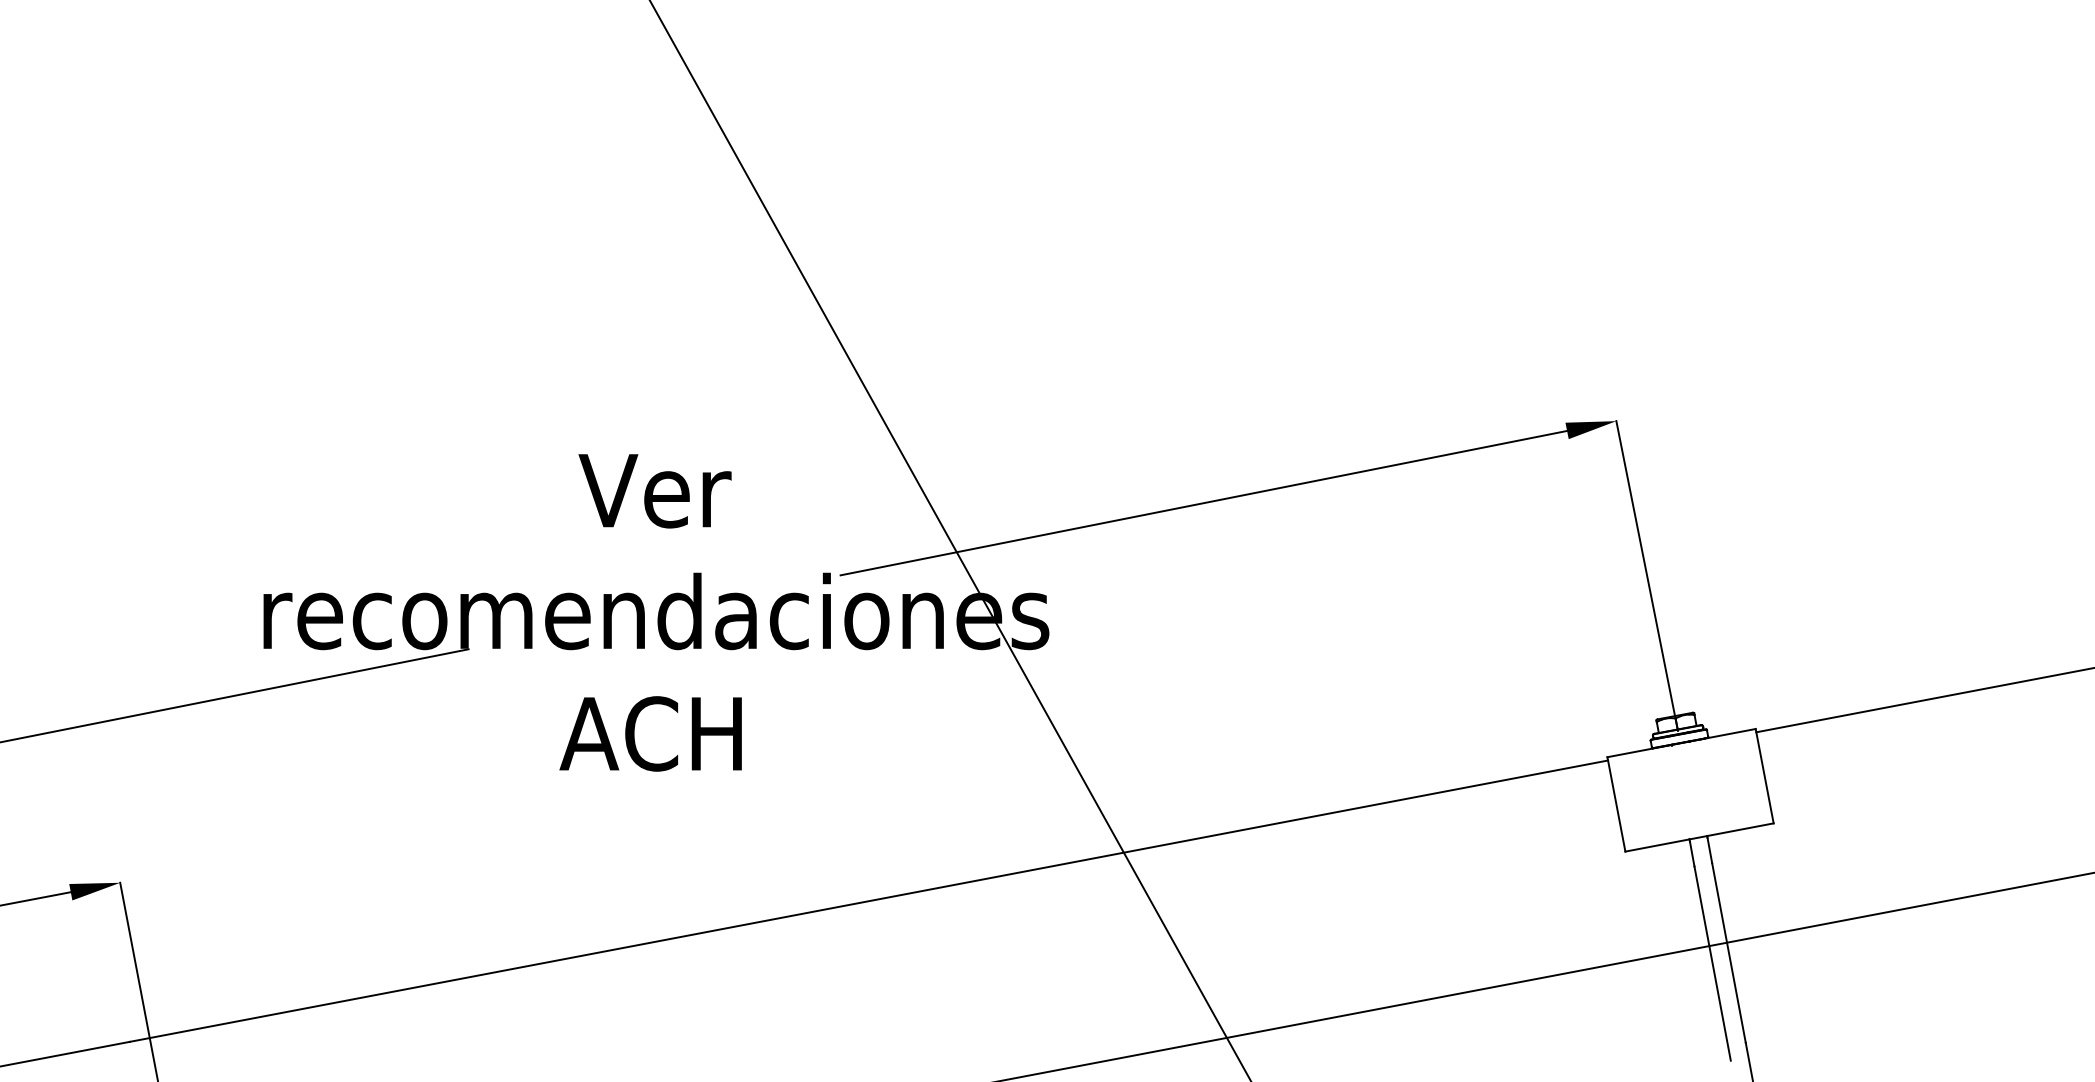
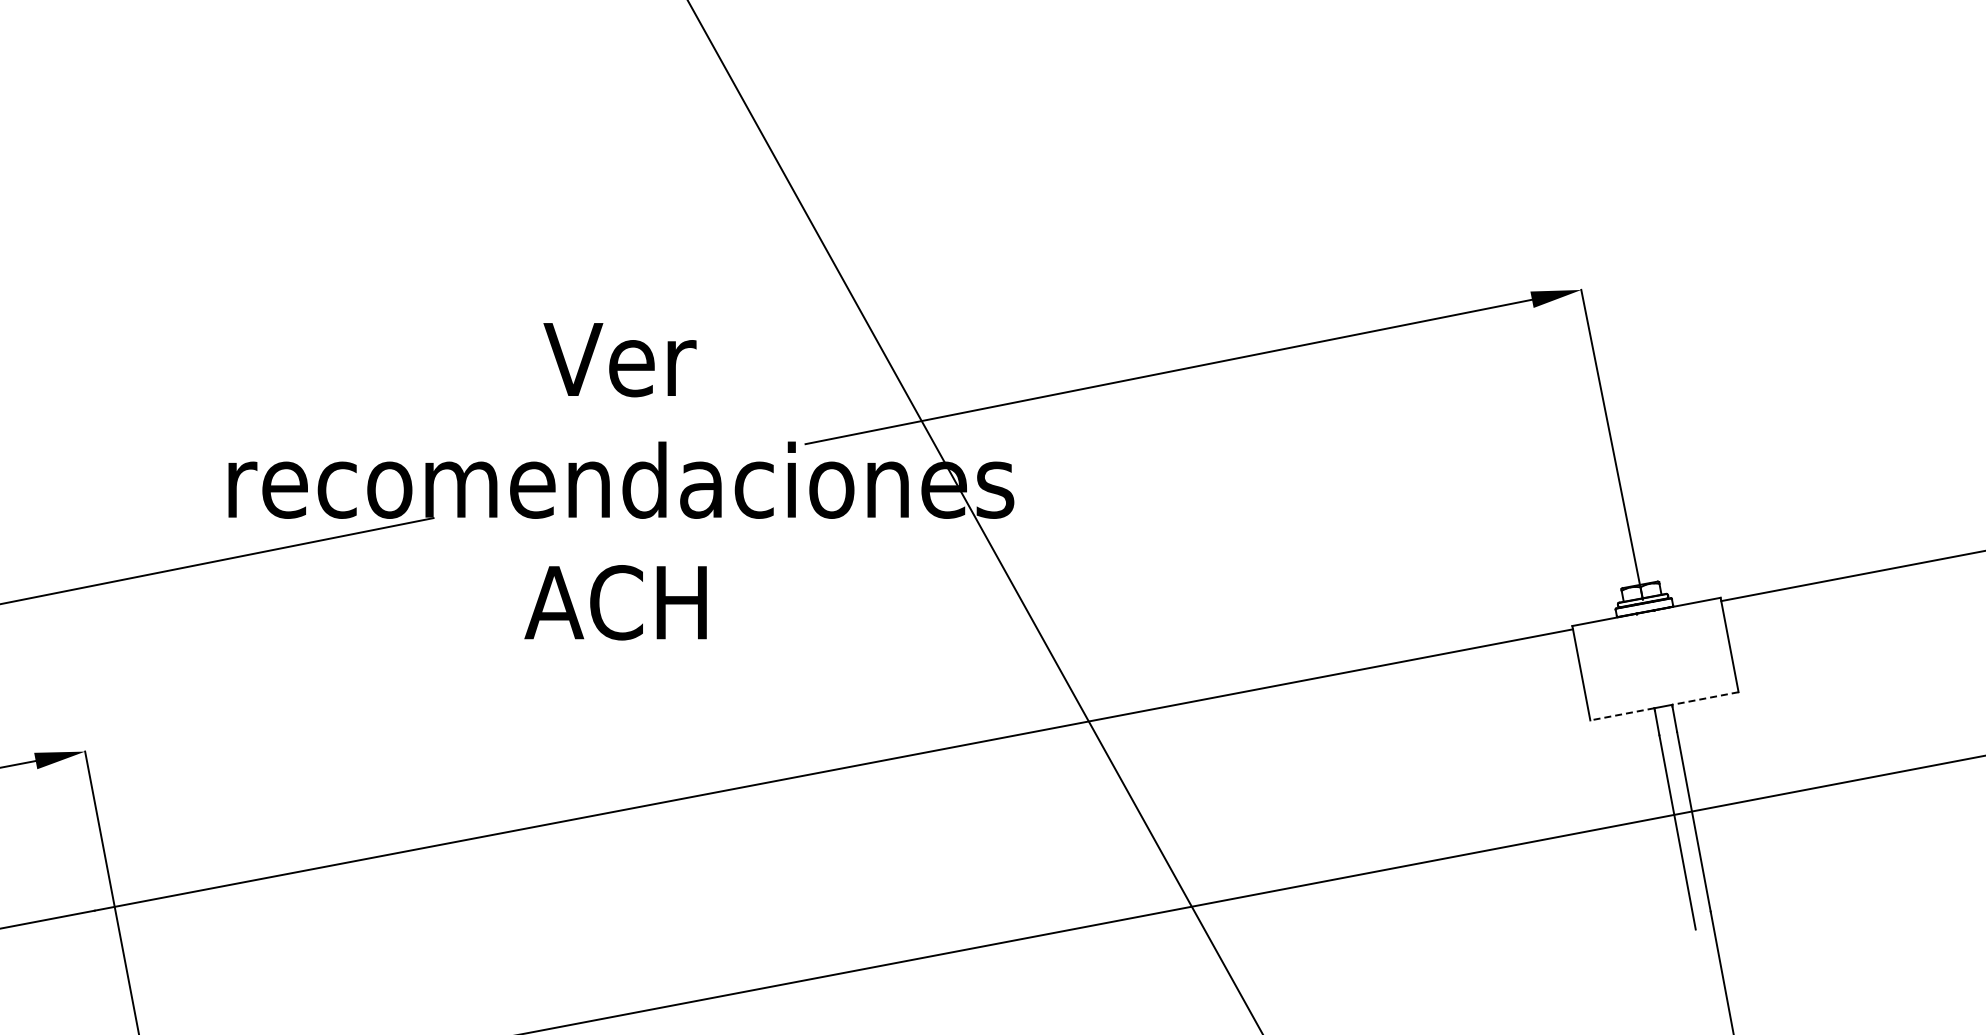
line: (1740, 829) -> (1705, 698), solid -> dashed
line: (1657, 845) -> (1622, 714), solid -> dashed

